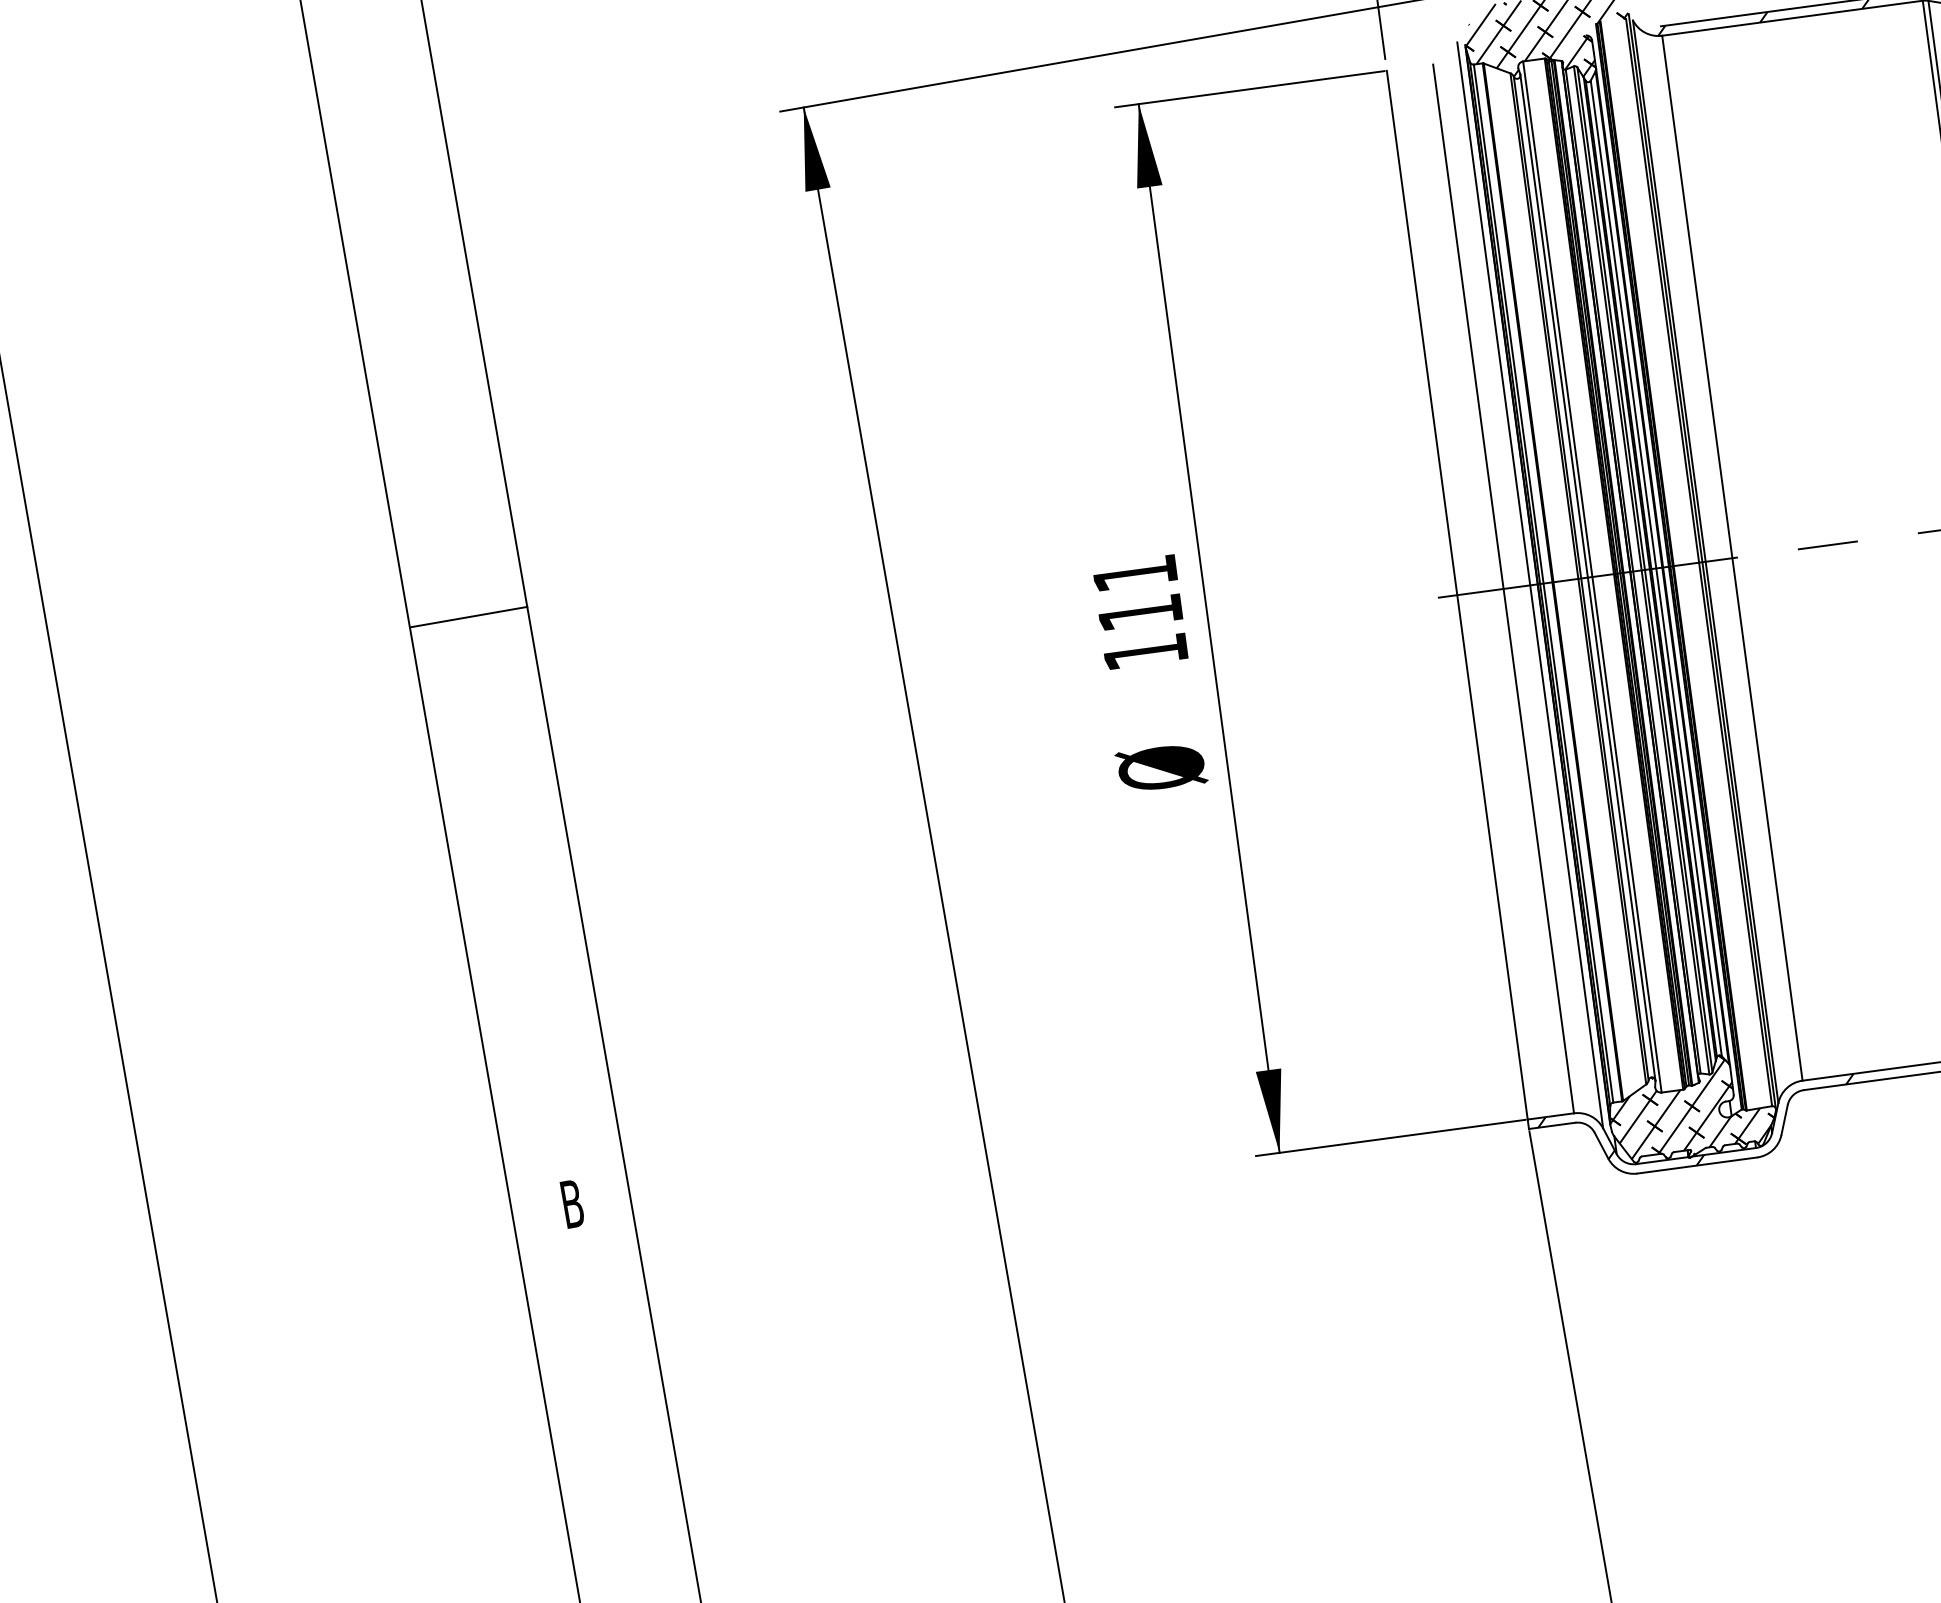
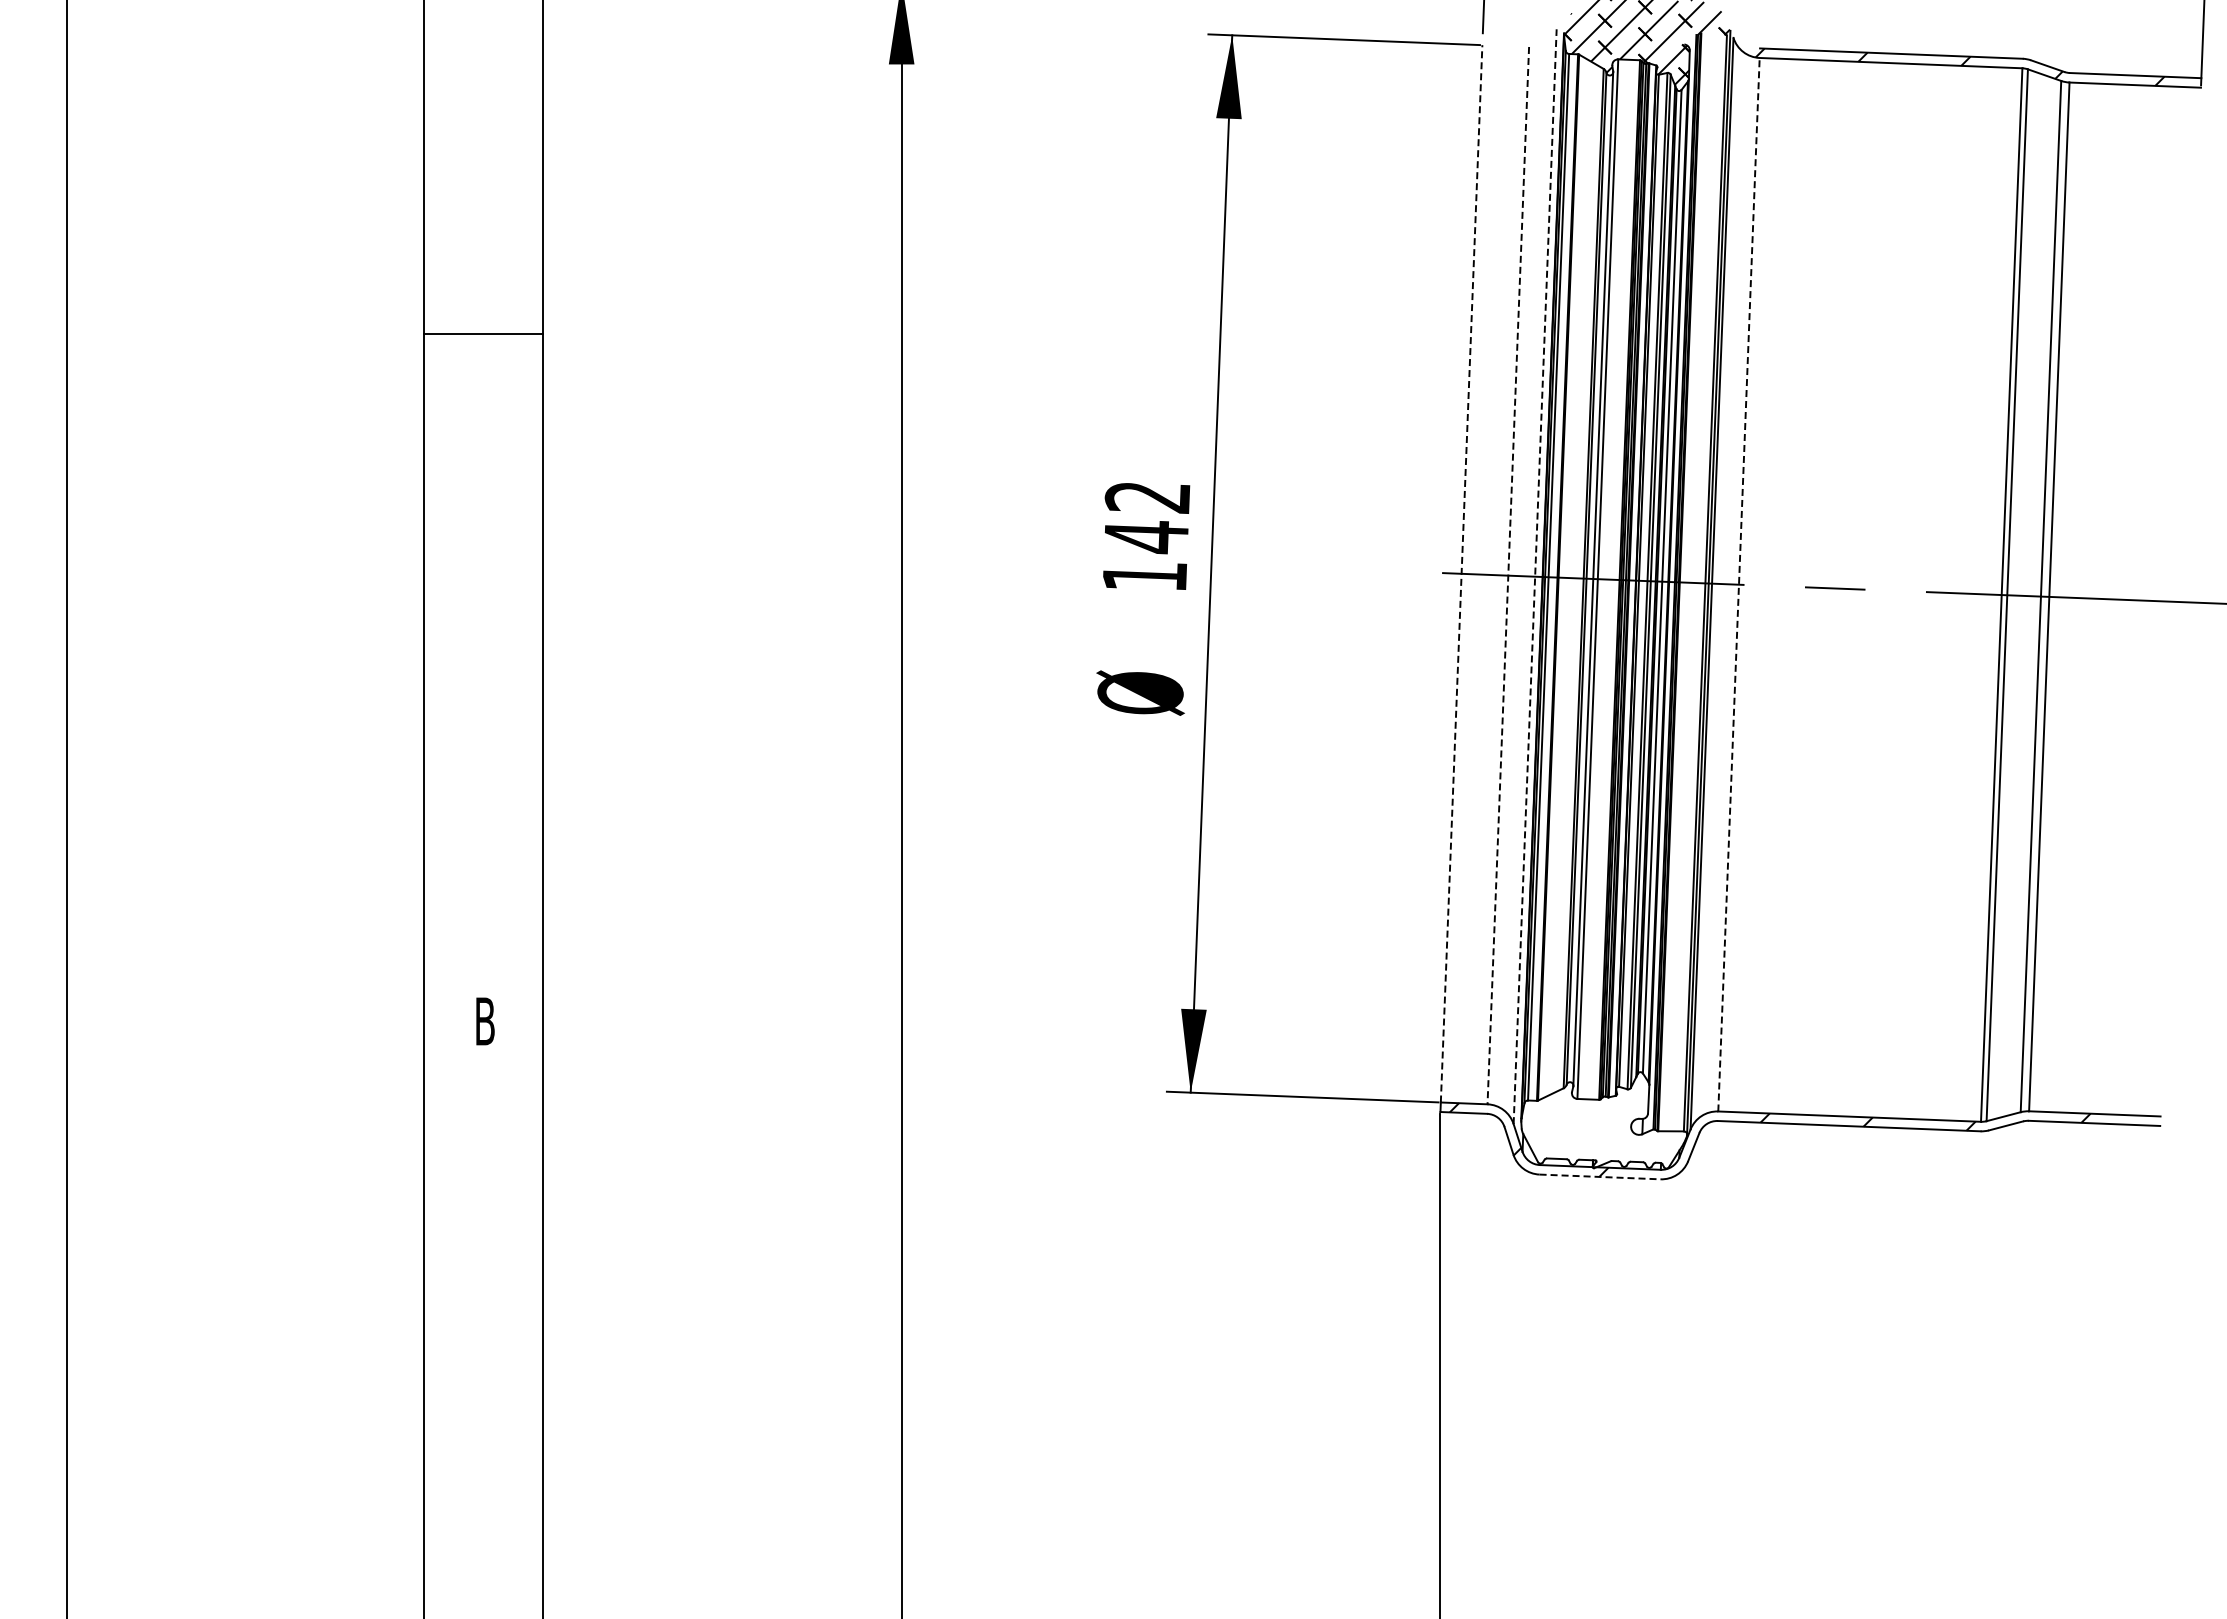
line: (1732, 557) -> (1739, 584), solid -> dashed
line: (1530, 585) -> (1535, 576), solid -> dashed
line: (1503, 589) -> (1508, 576), solid -> dashed
text: (1137, 594) -> (1146, 518), 111 -> 142
line: (1457, 594) -> (1461, 573), solid -> dashed
line: (468, 617) -> (483, 334), moved
hatch: (1689, 1108) -> (1602, 1119), removed
line: (1697, 1165) -> (1600, 1176), solid -> dashed

